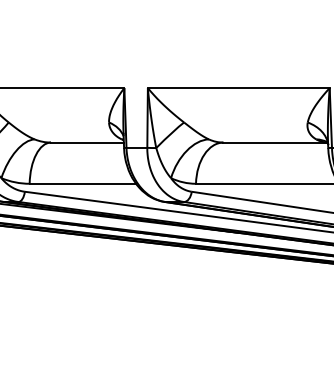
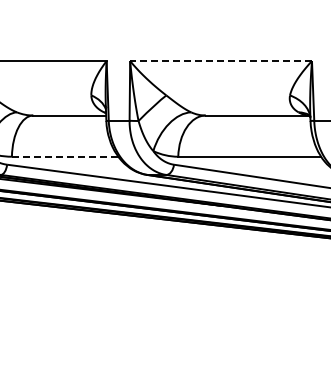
line: (238, 88) -> (220, 61), solid -> dashed
line: (83, 183) -> (65, 156), solid -> dashed

